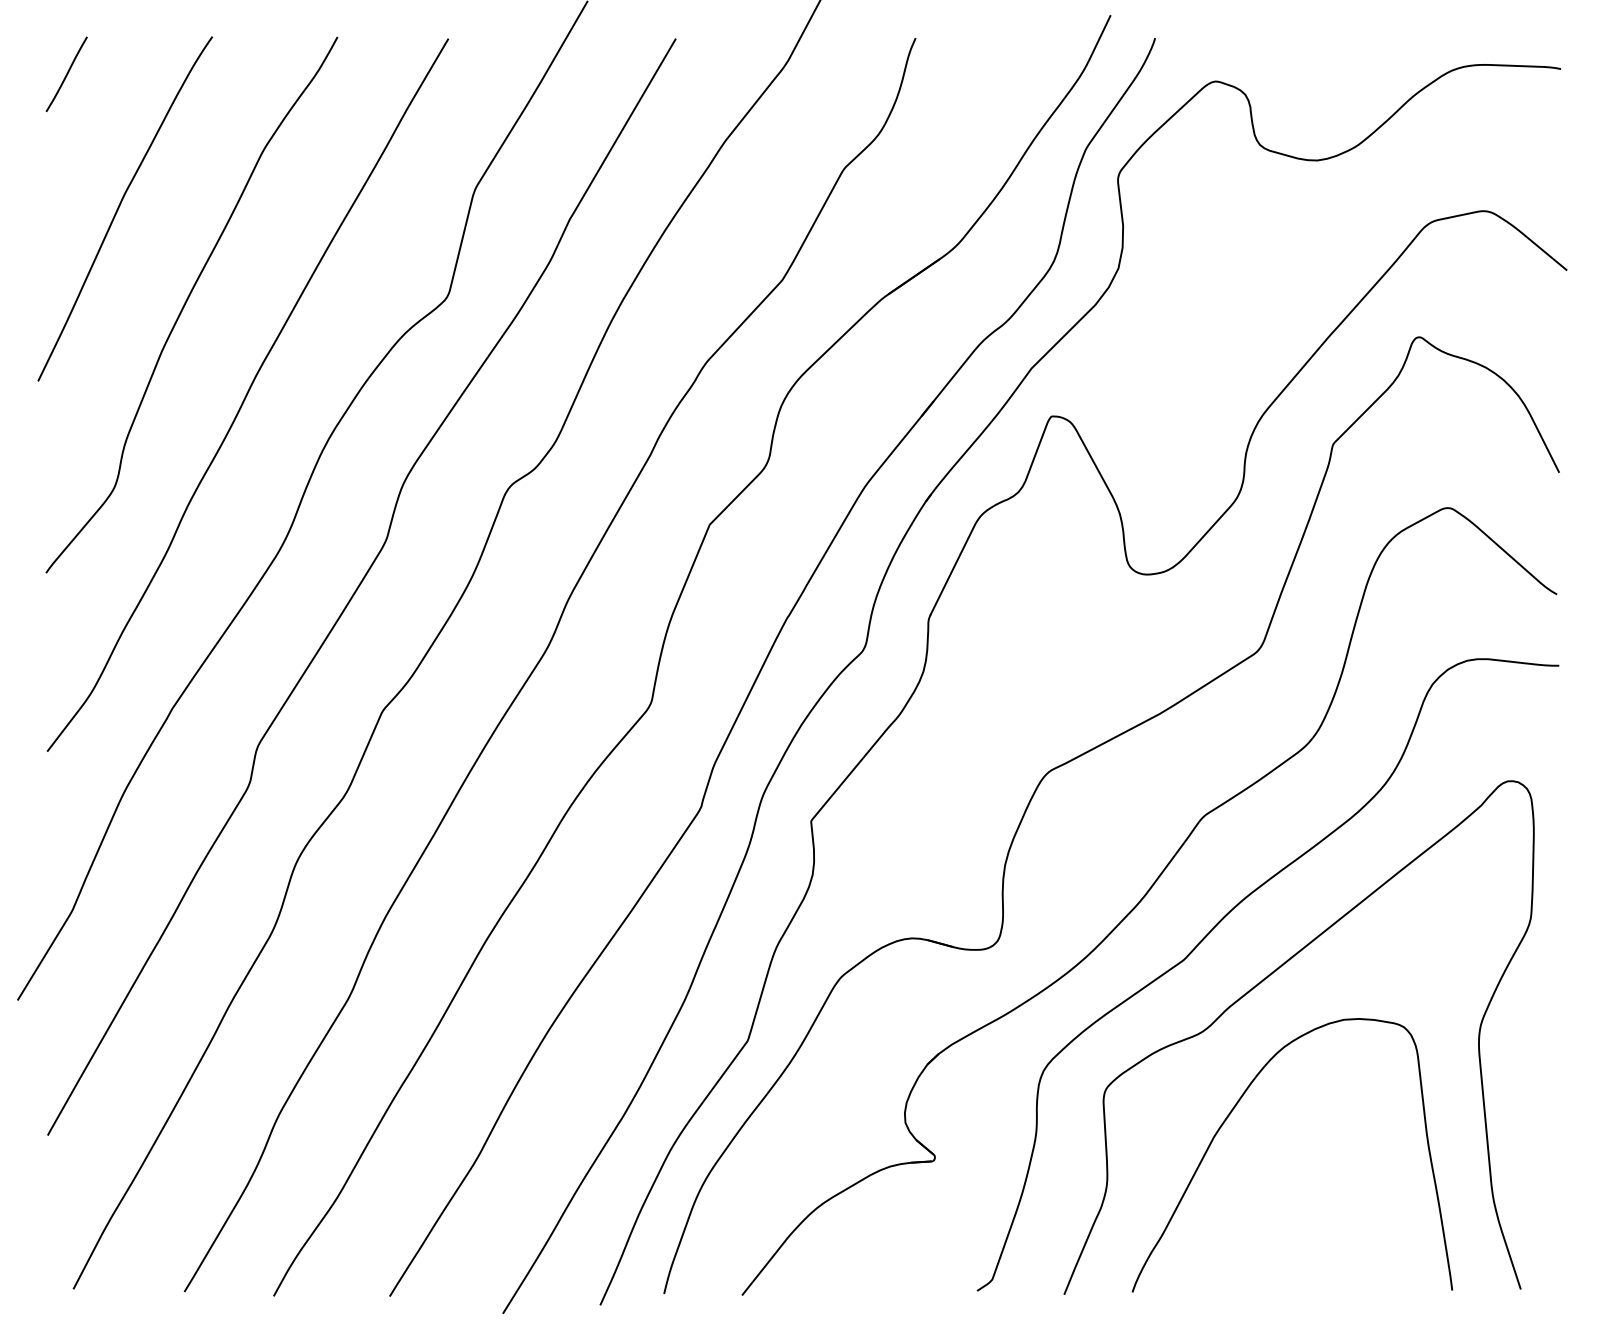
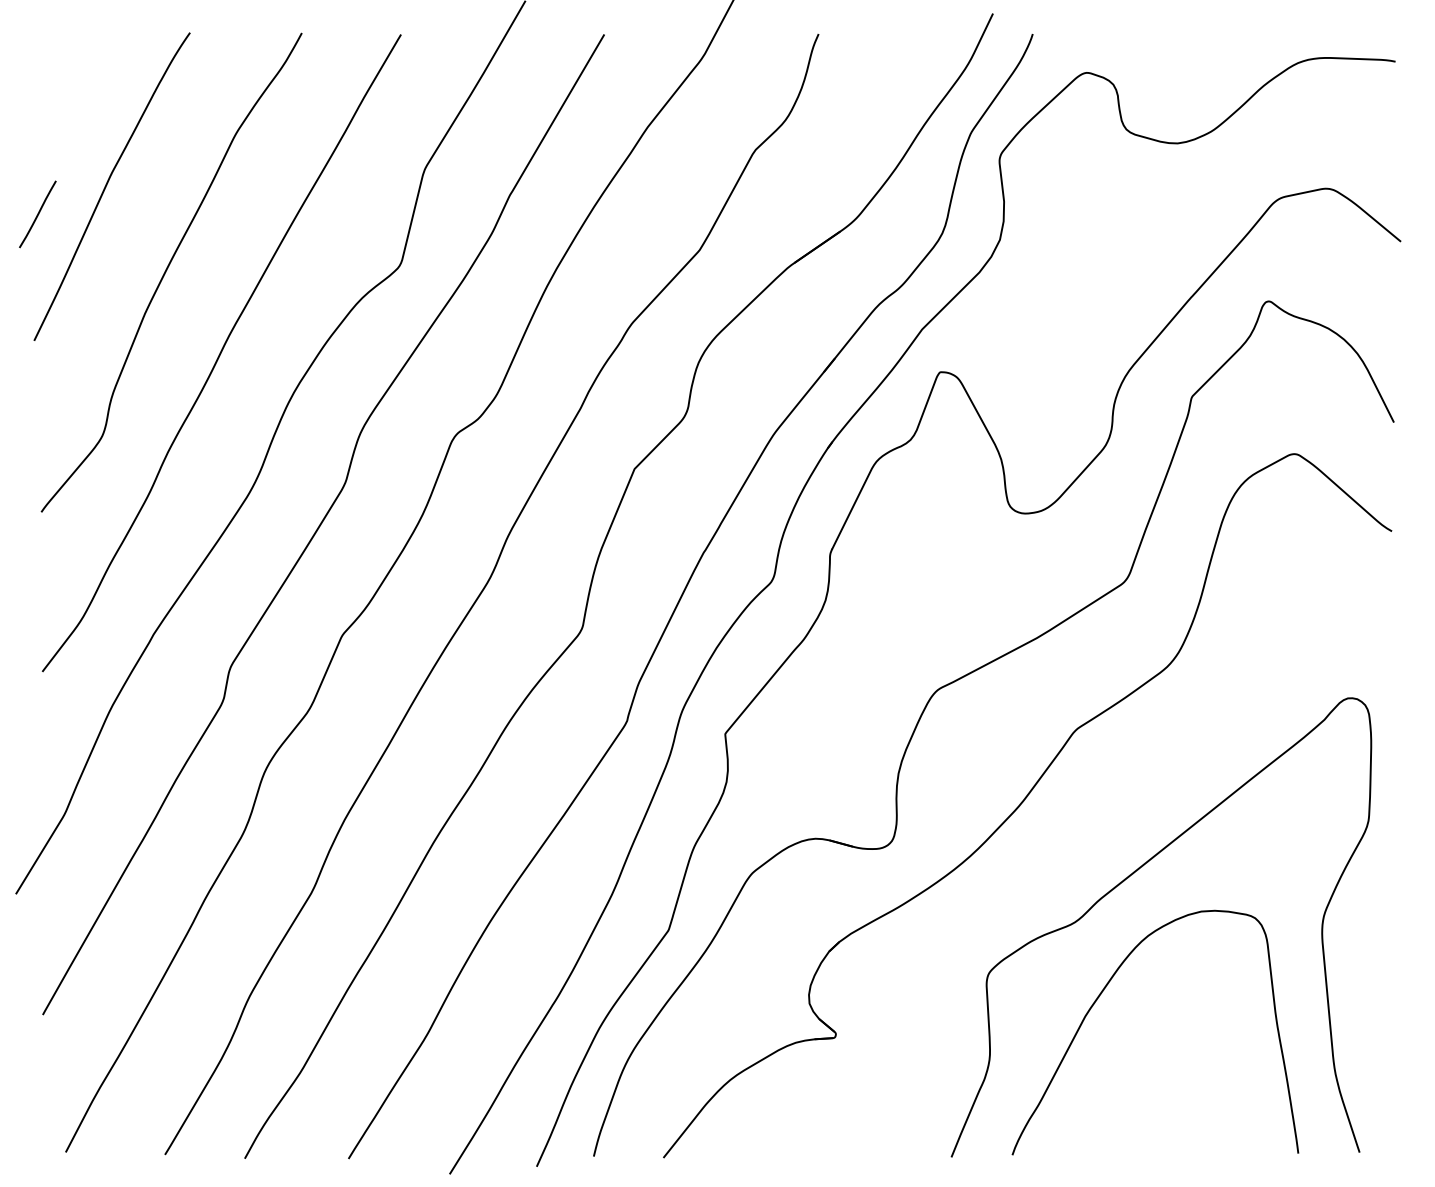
line: (66, 74) -> (37, 214), moved
curve: (1218, 924) -> (1089, 826), removed

